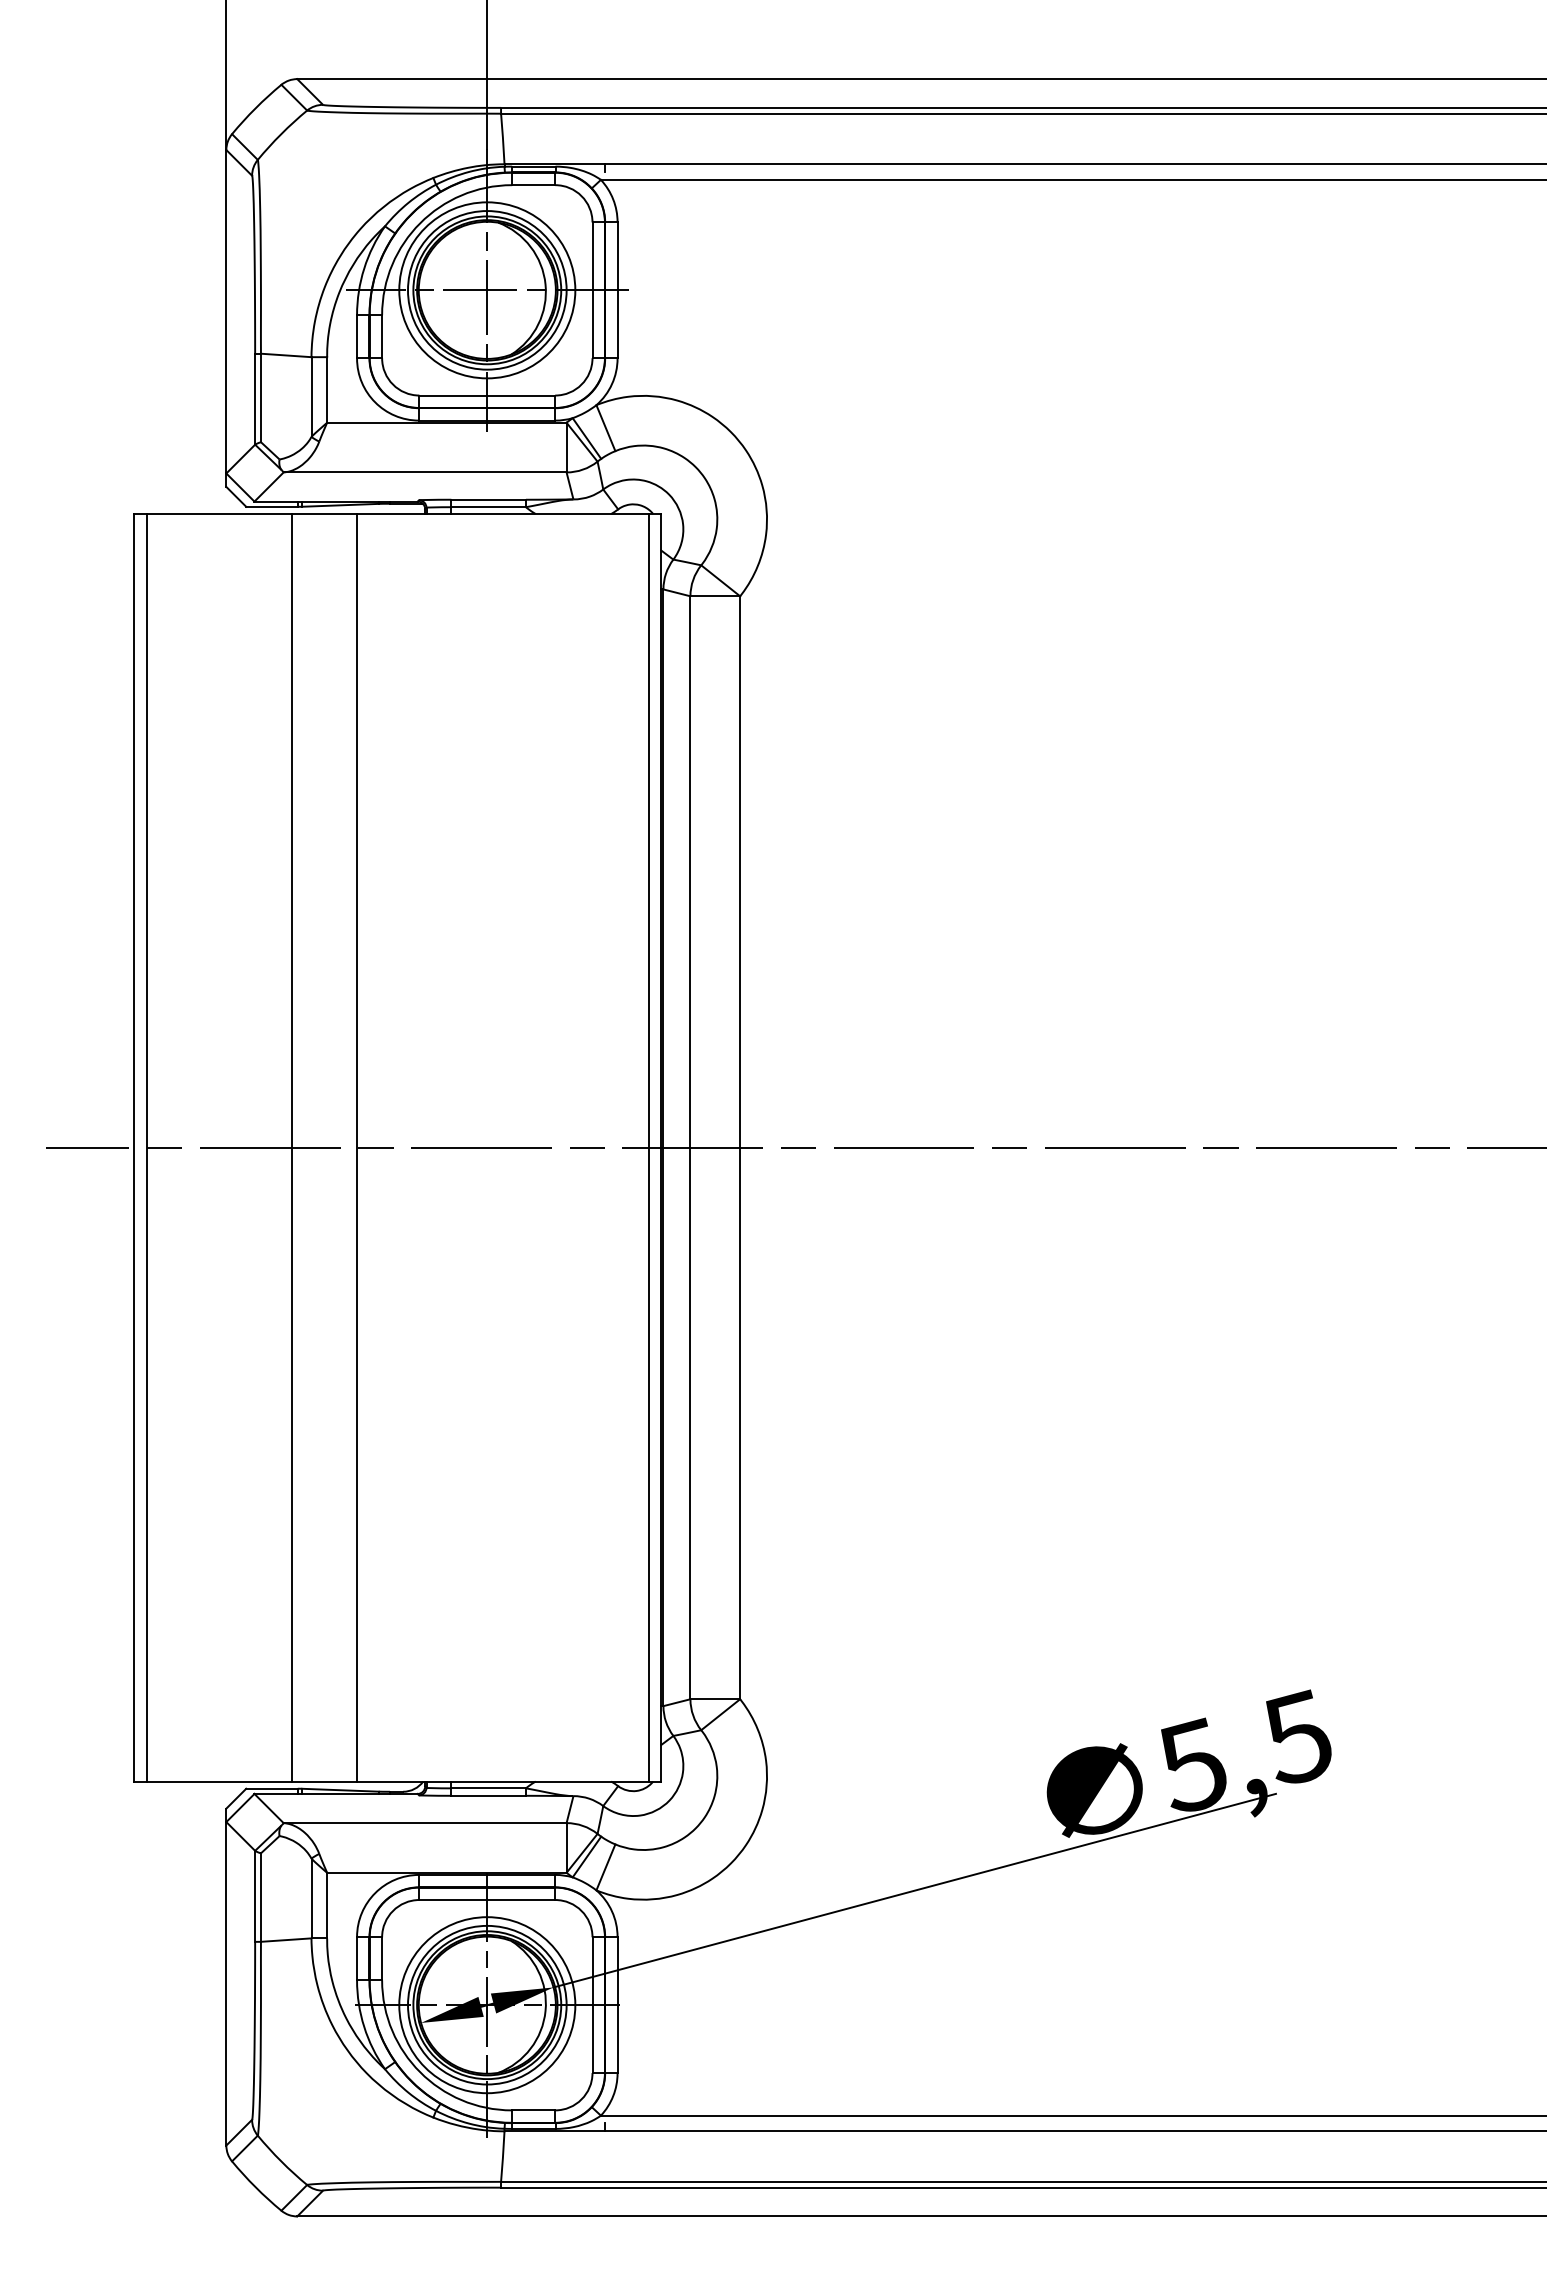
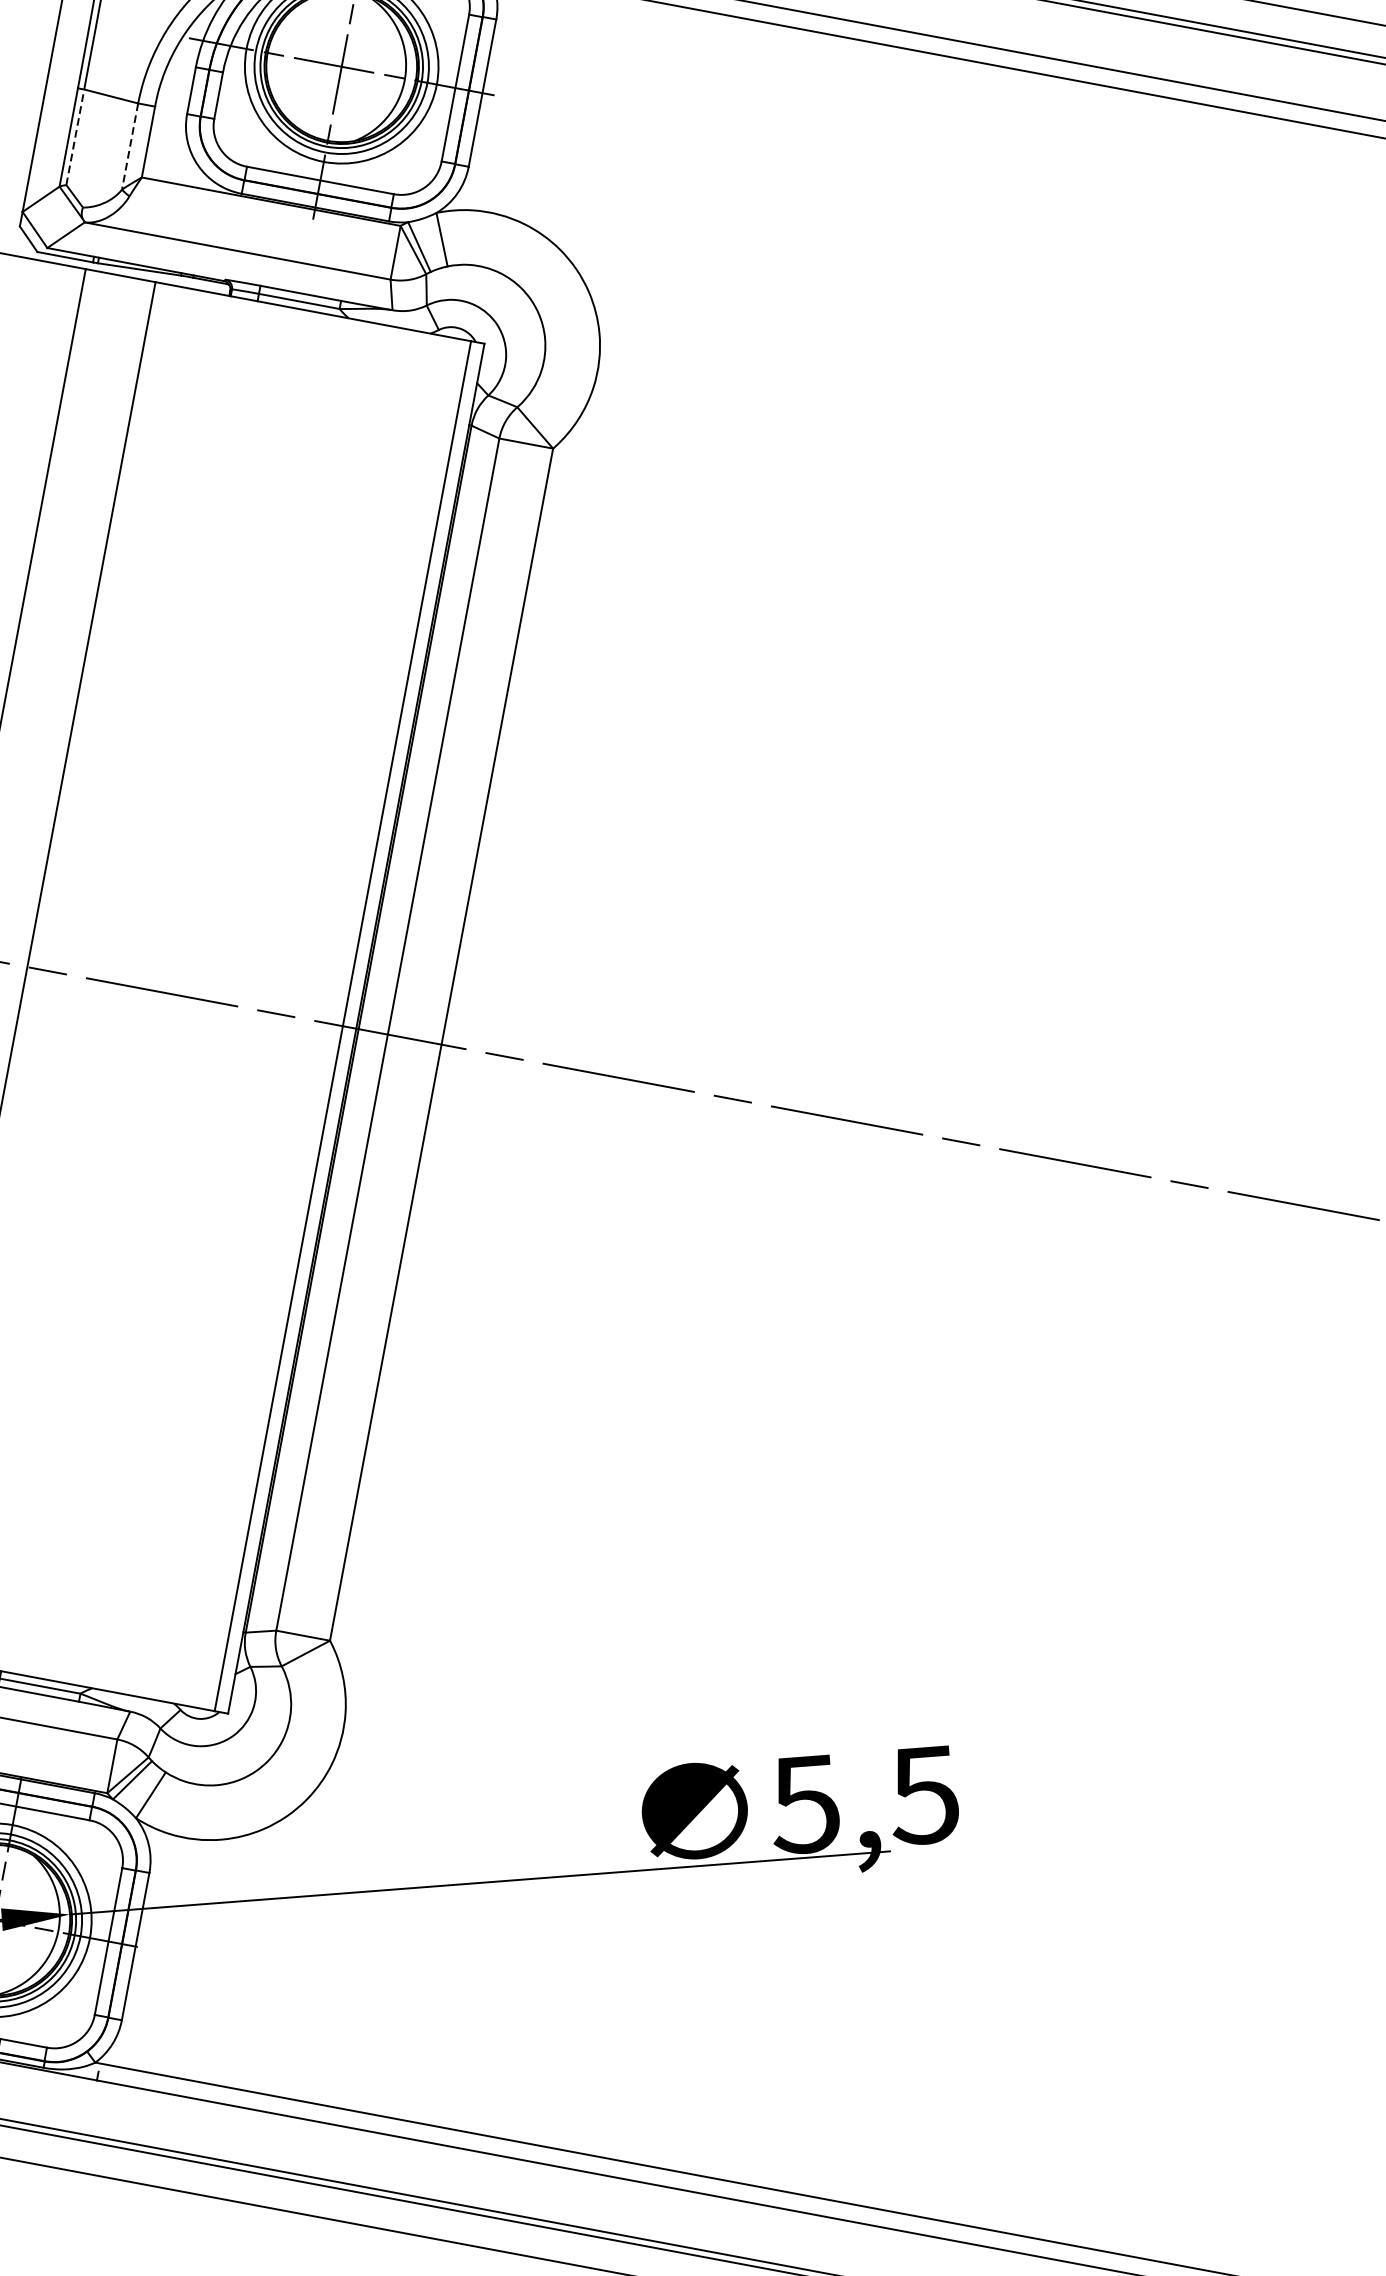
line: (260, 397) -> (74, 136), solid -> dashed
line: (311, 397) -> (130, 147), solid -> dashed

